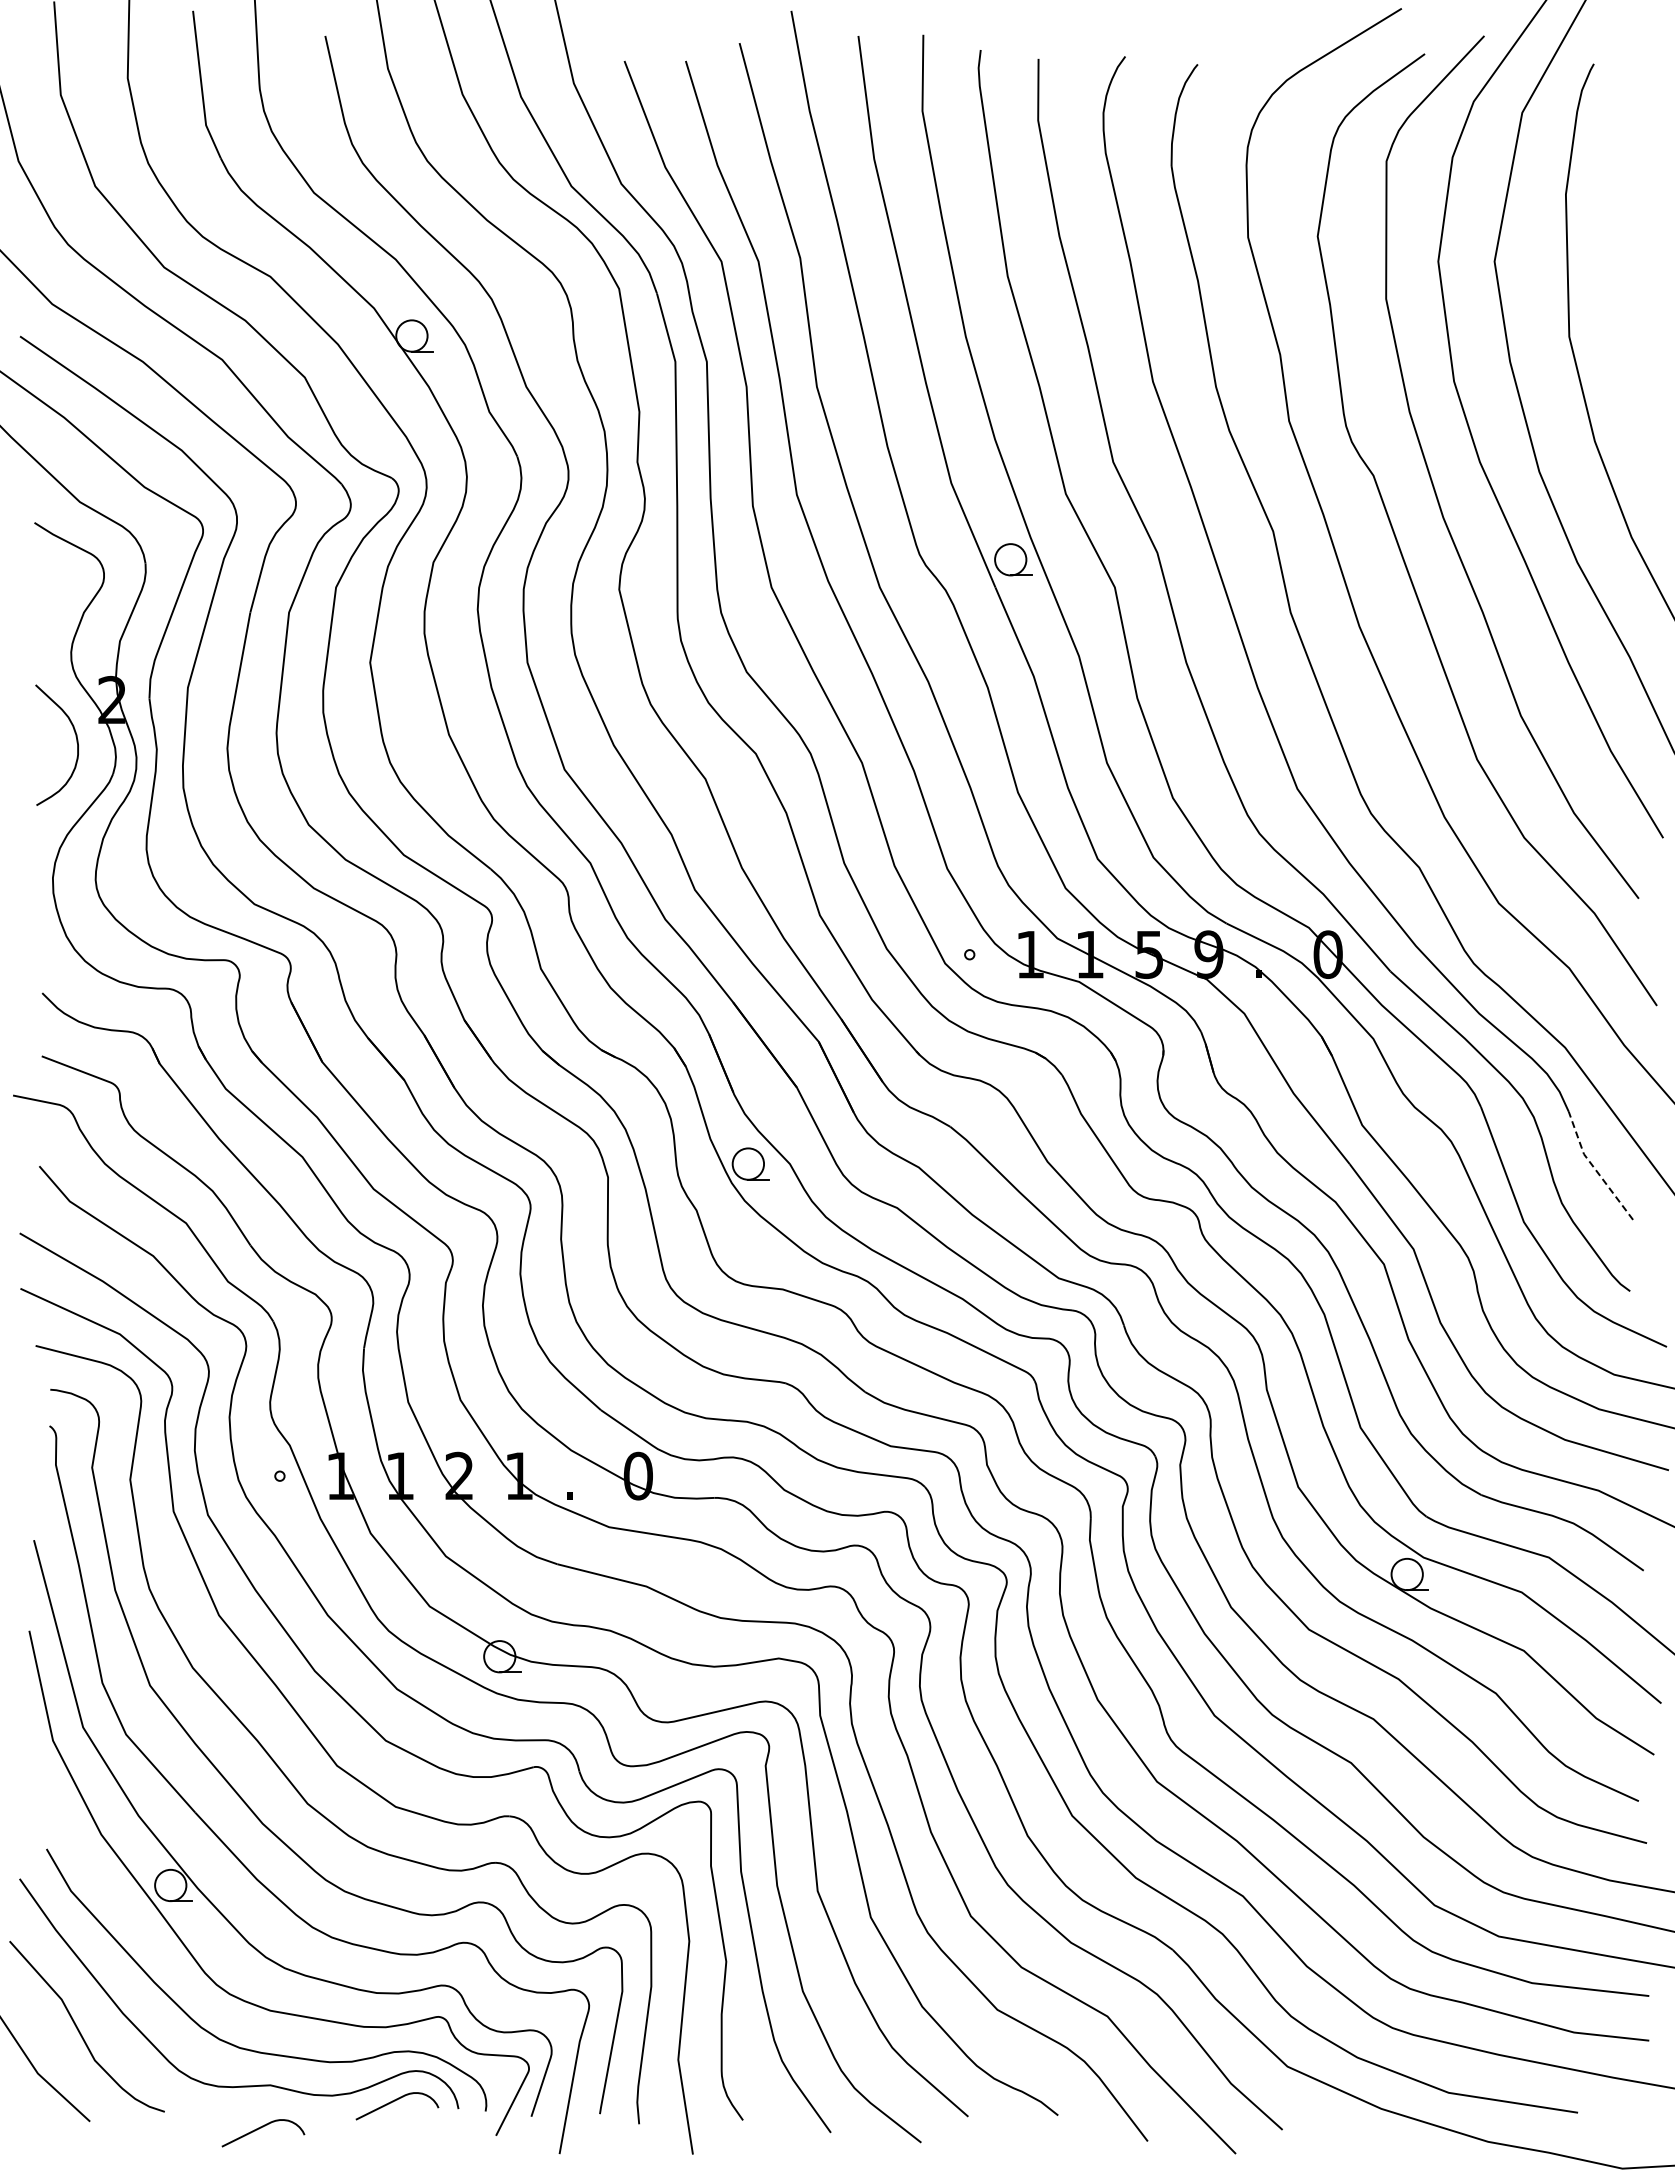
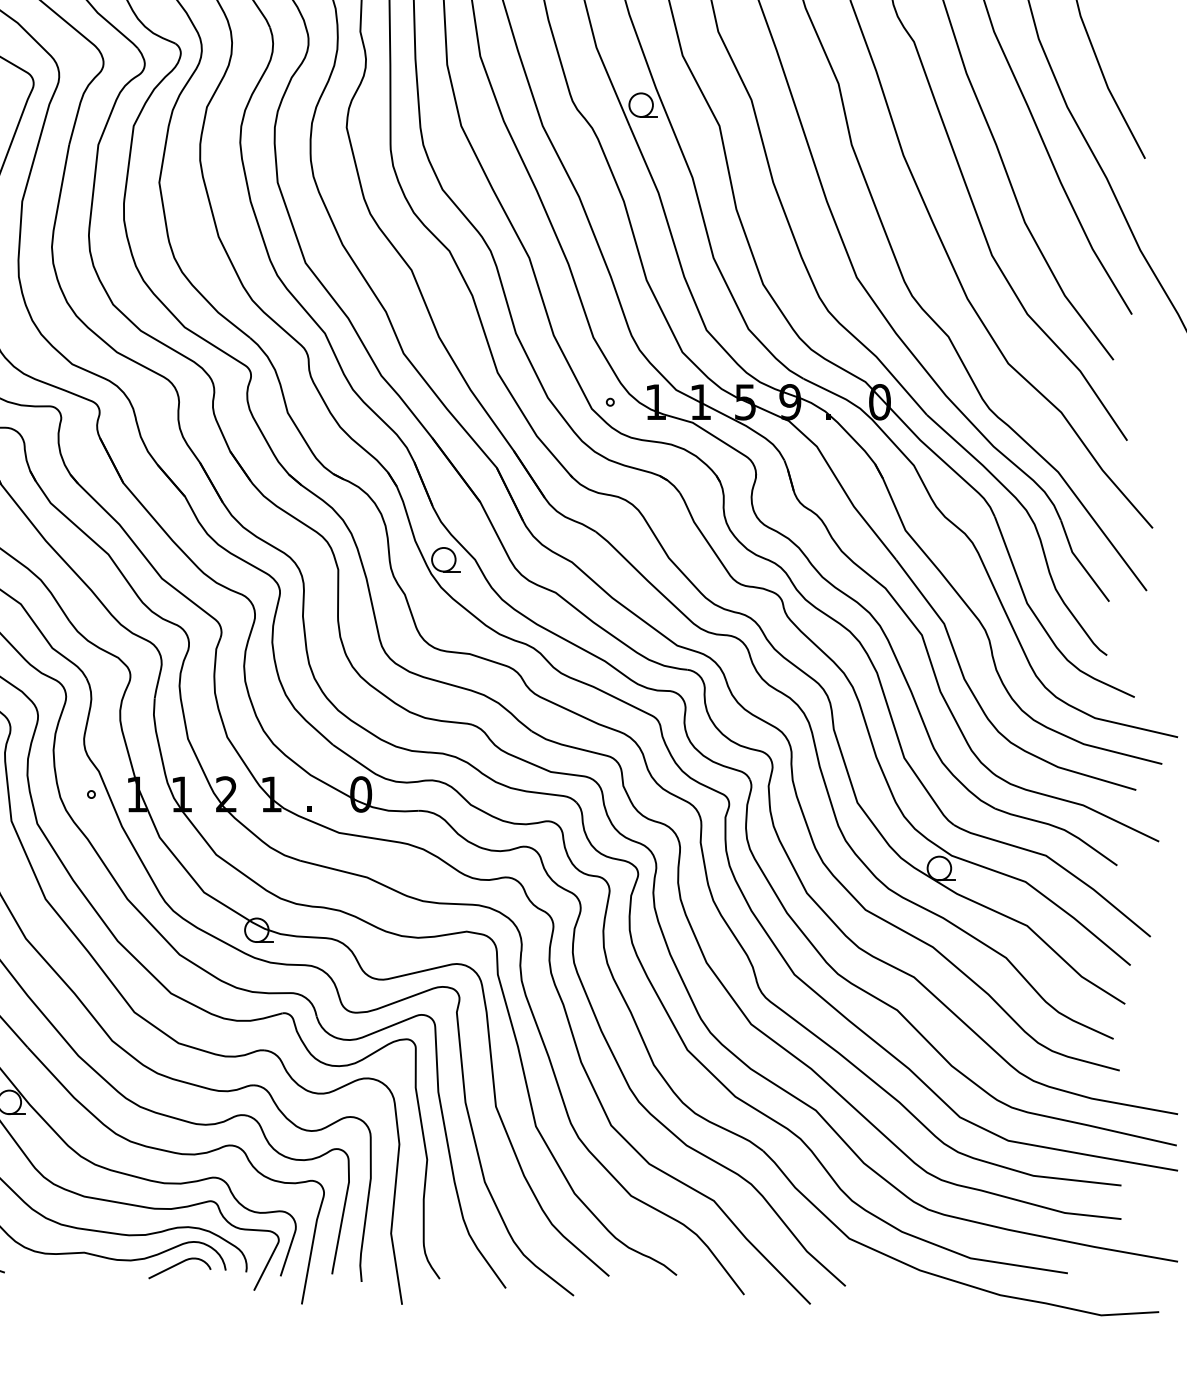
line: (1594, 1168) -> (1080, 563), dashed -> solid
curve: (261, 2128) -> (77, 1285), removed

